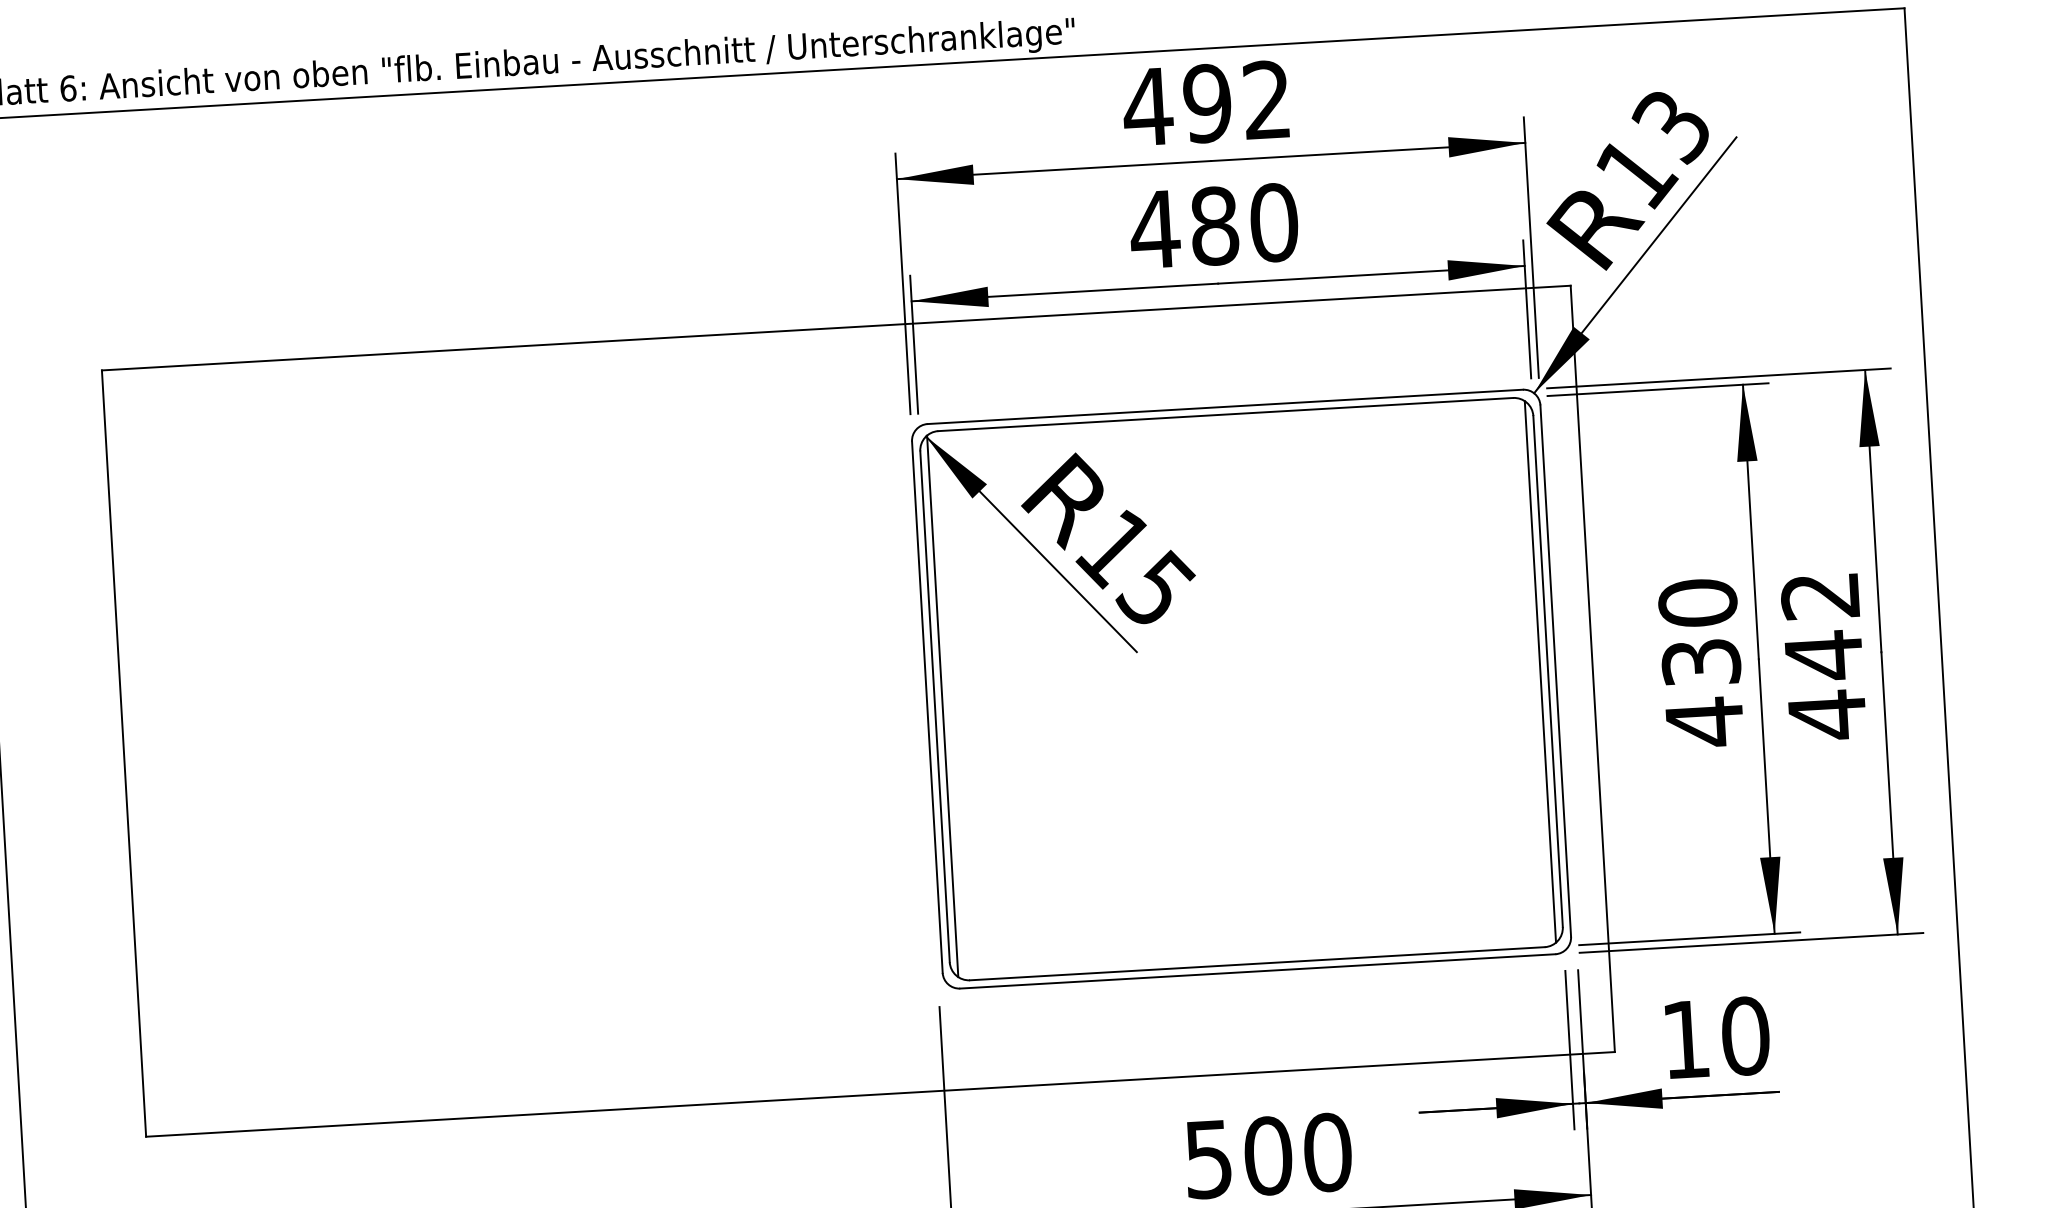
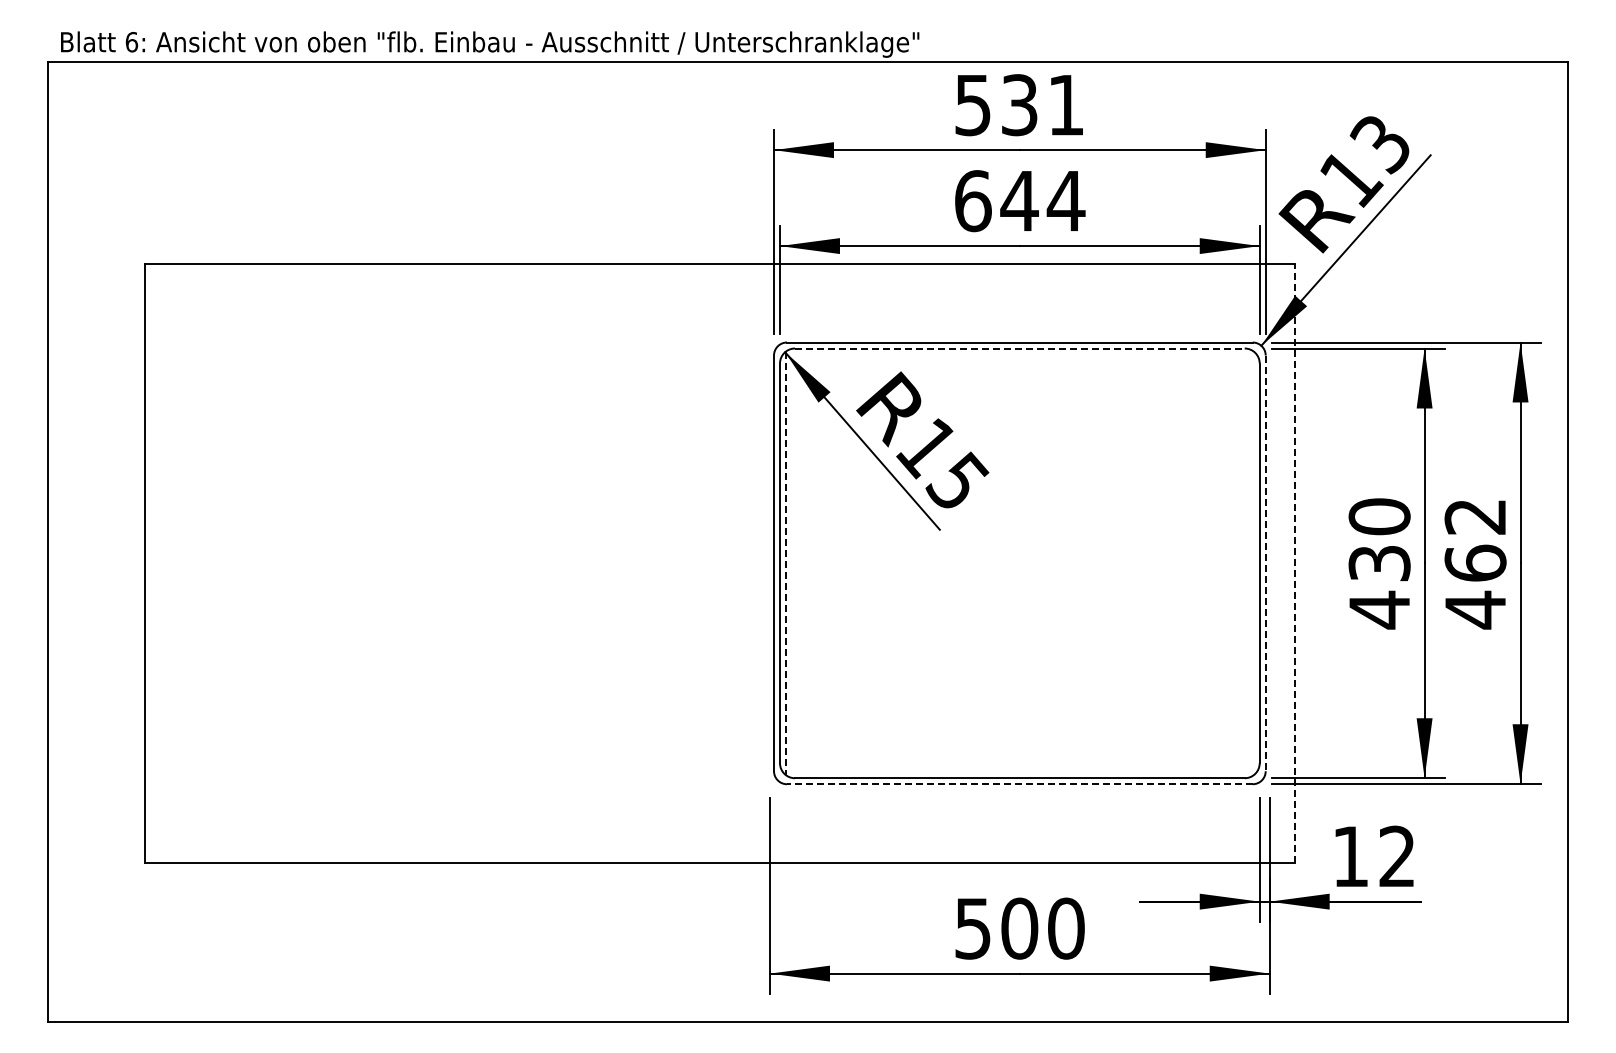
text: (1204, 104) -> (1017, 105), 492 -> 531
text: (1214, 226) -> (1019, 201), 480 -> 644
line: (1225, 414) -> (1019, 348), solid -> dashed
text: (1823, 655) -> (1475, 563), 442 -> 462
line: (1592, 669) -> (1294, 563), solid -> dashed
line: (1555, 671) -> (1265, 563), solid -> dashed
line: (1540, 672) -> (1253, 563), removed
line: (943, 706) -> (786, 563), solid -> dashed
line: (1257, 971) -> (1019, 784), solid -> dashed
text: (1745, 1035) -> (1397, 856), 10 -> 12

